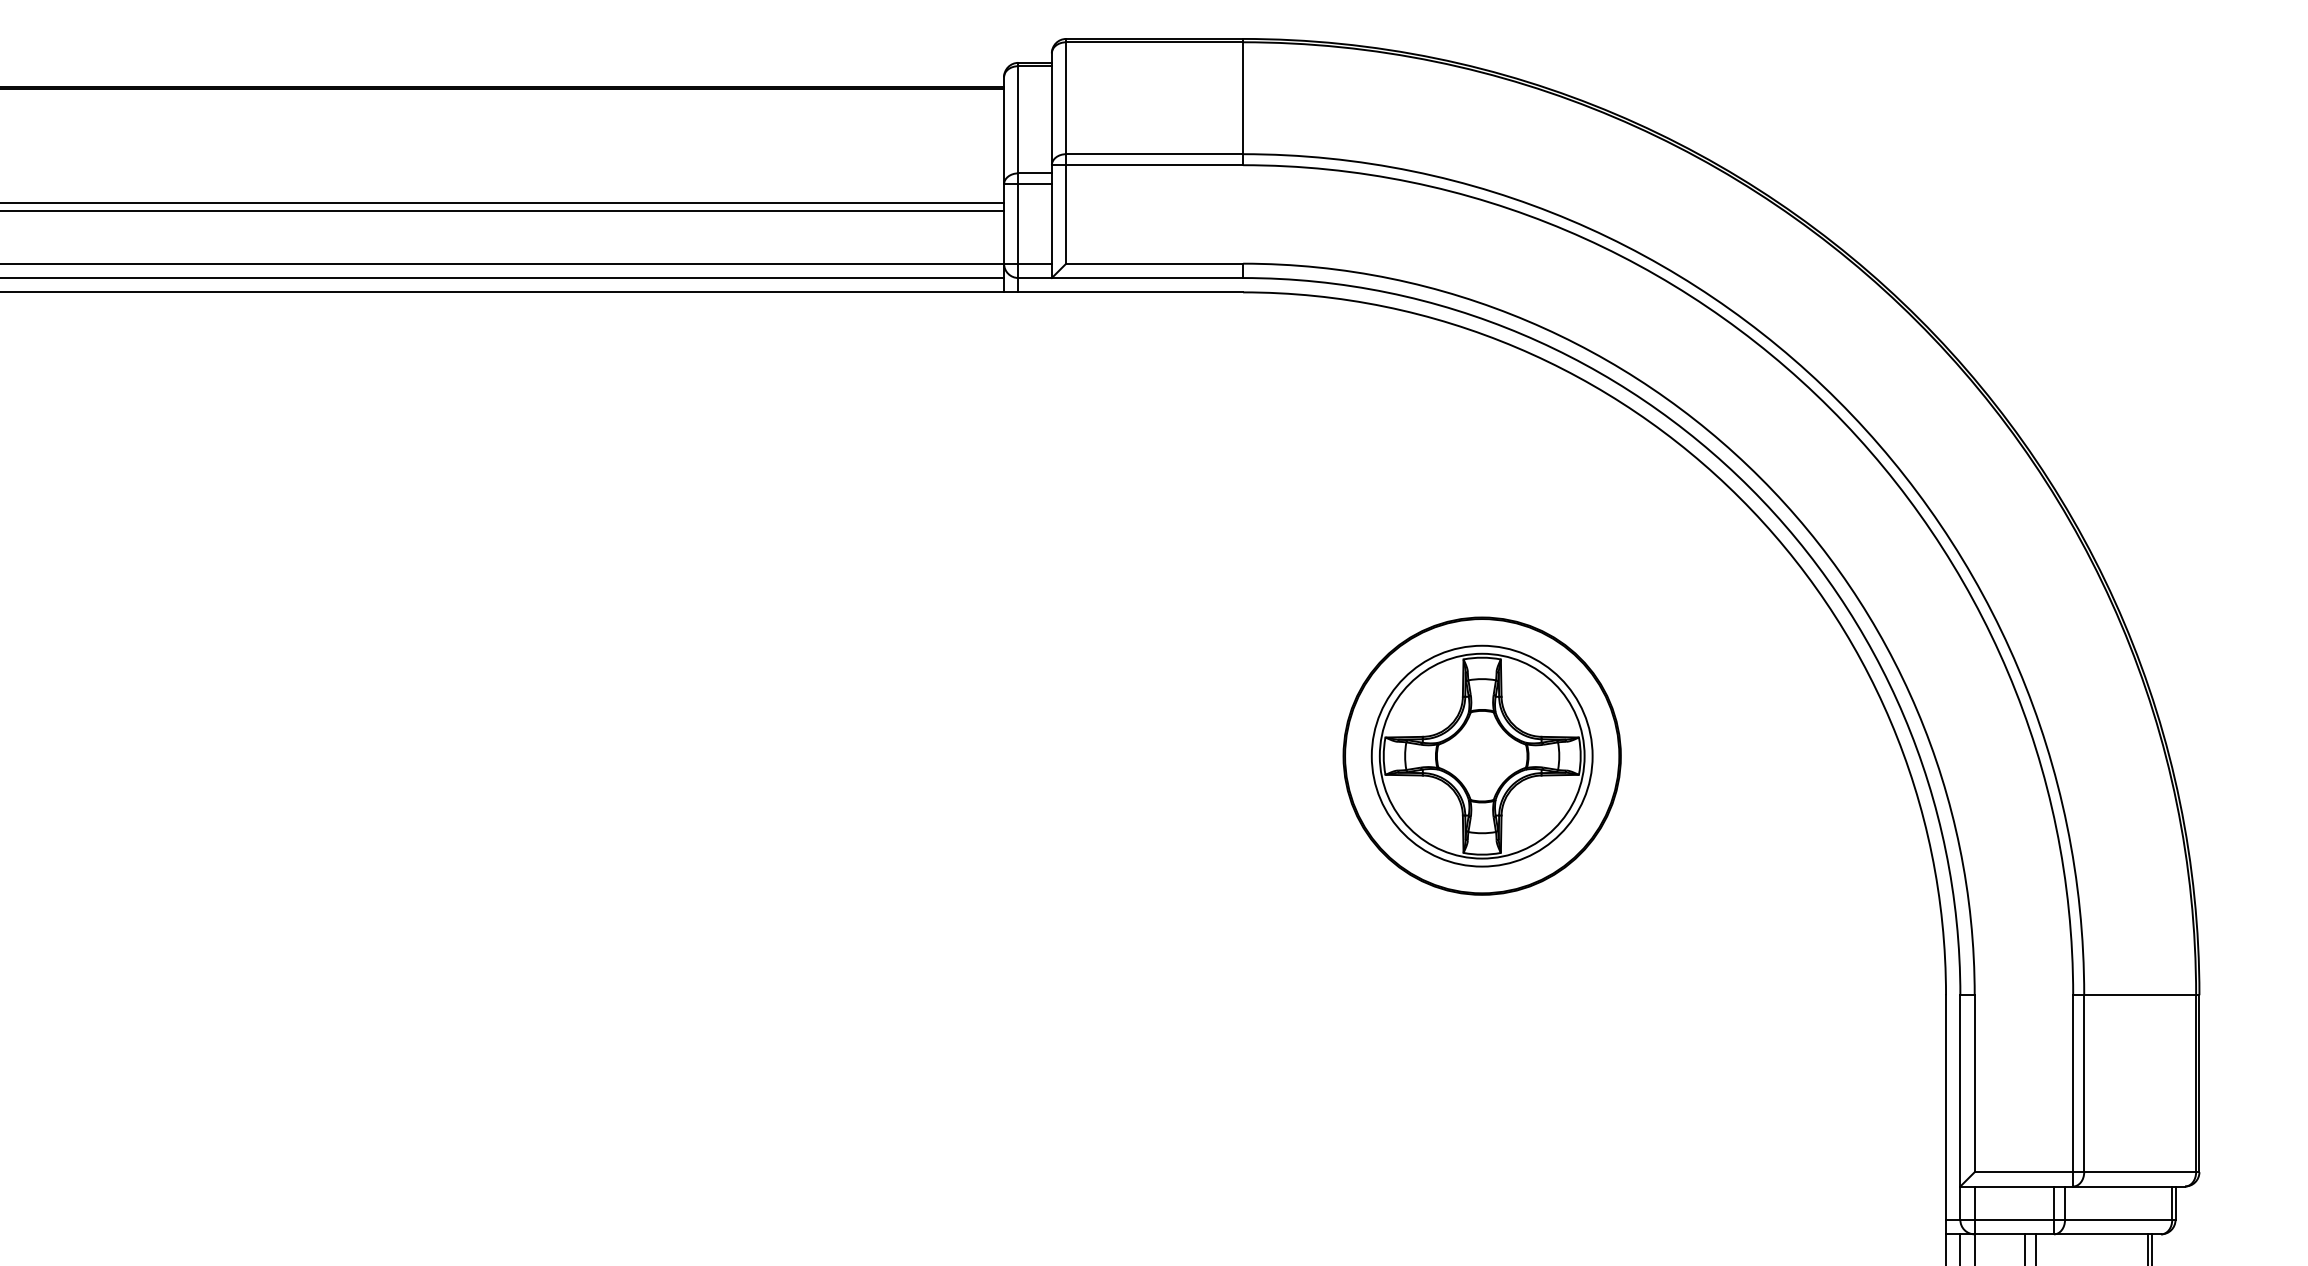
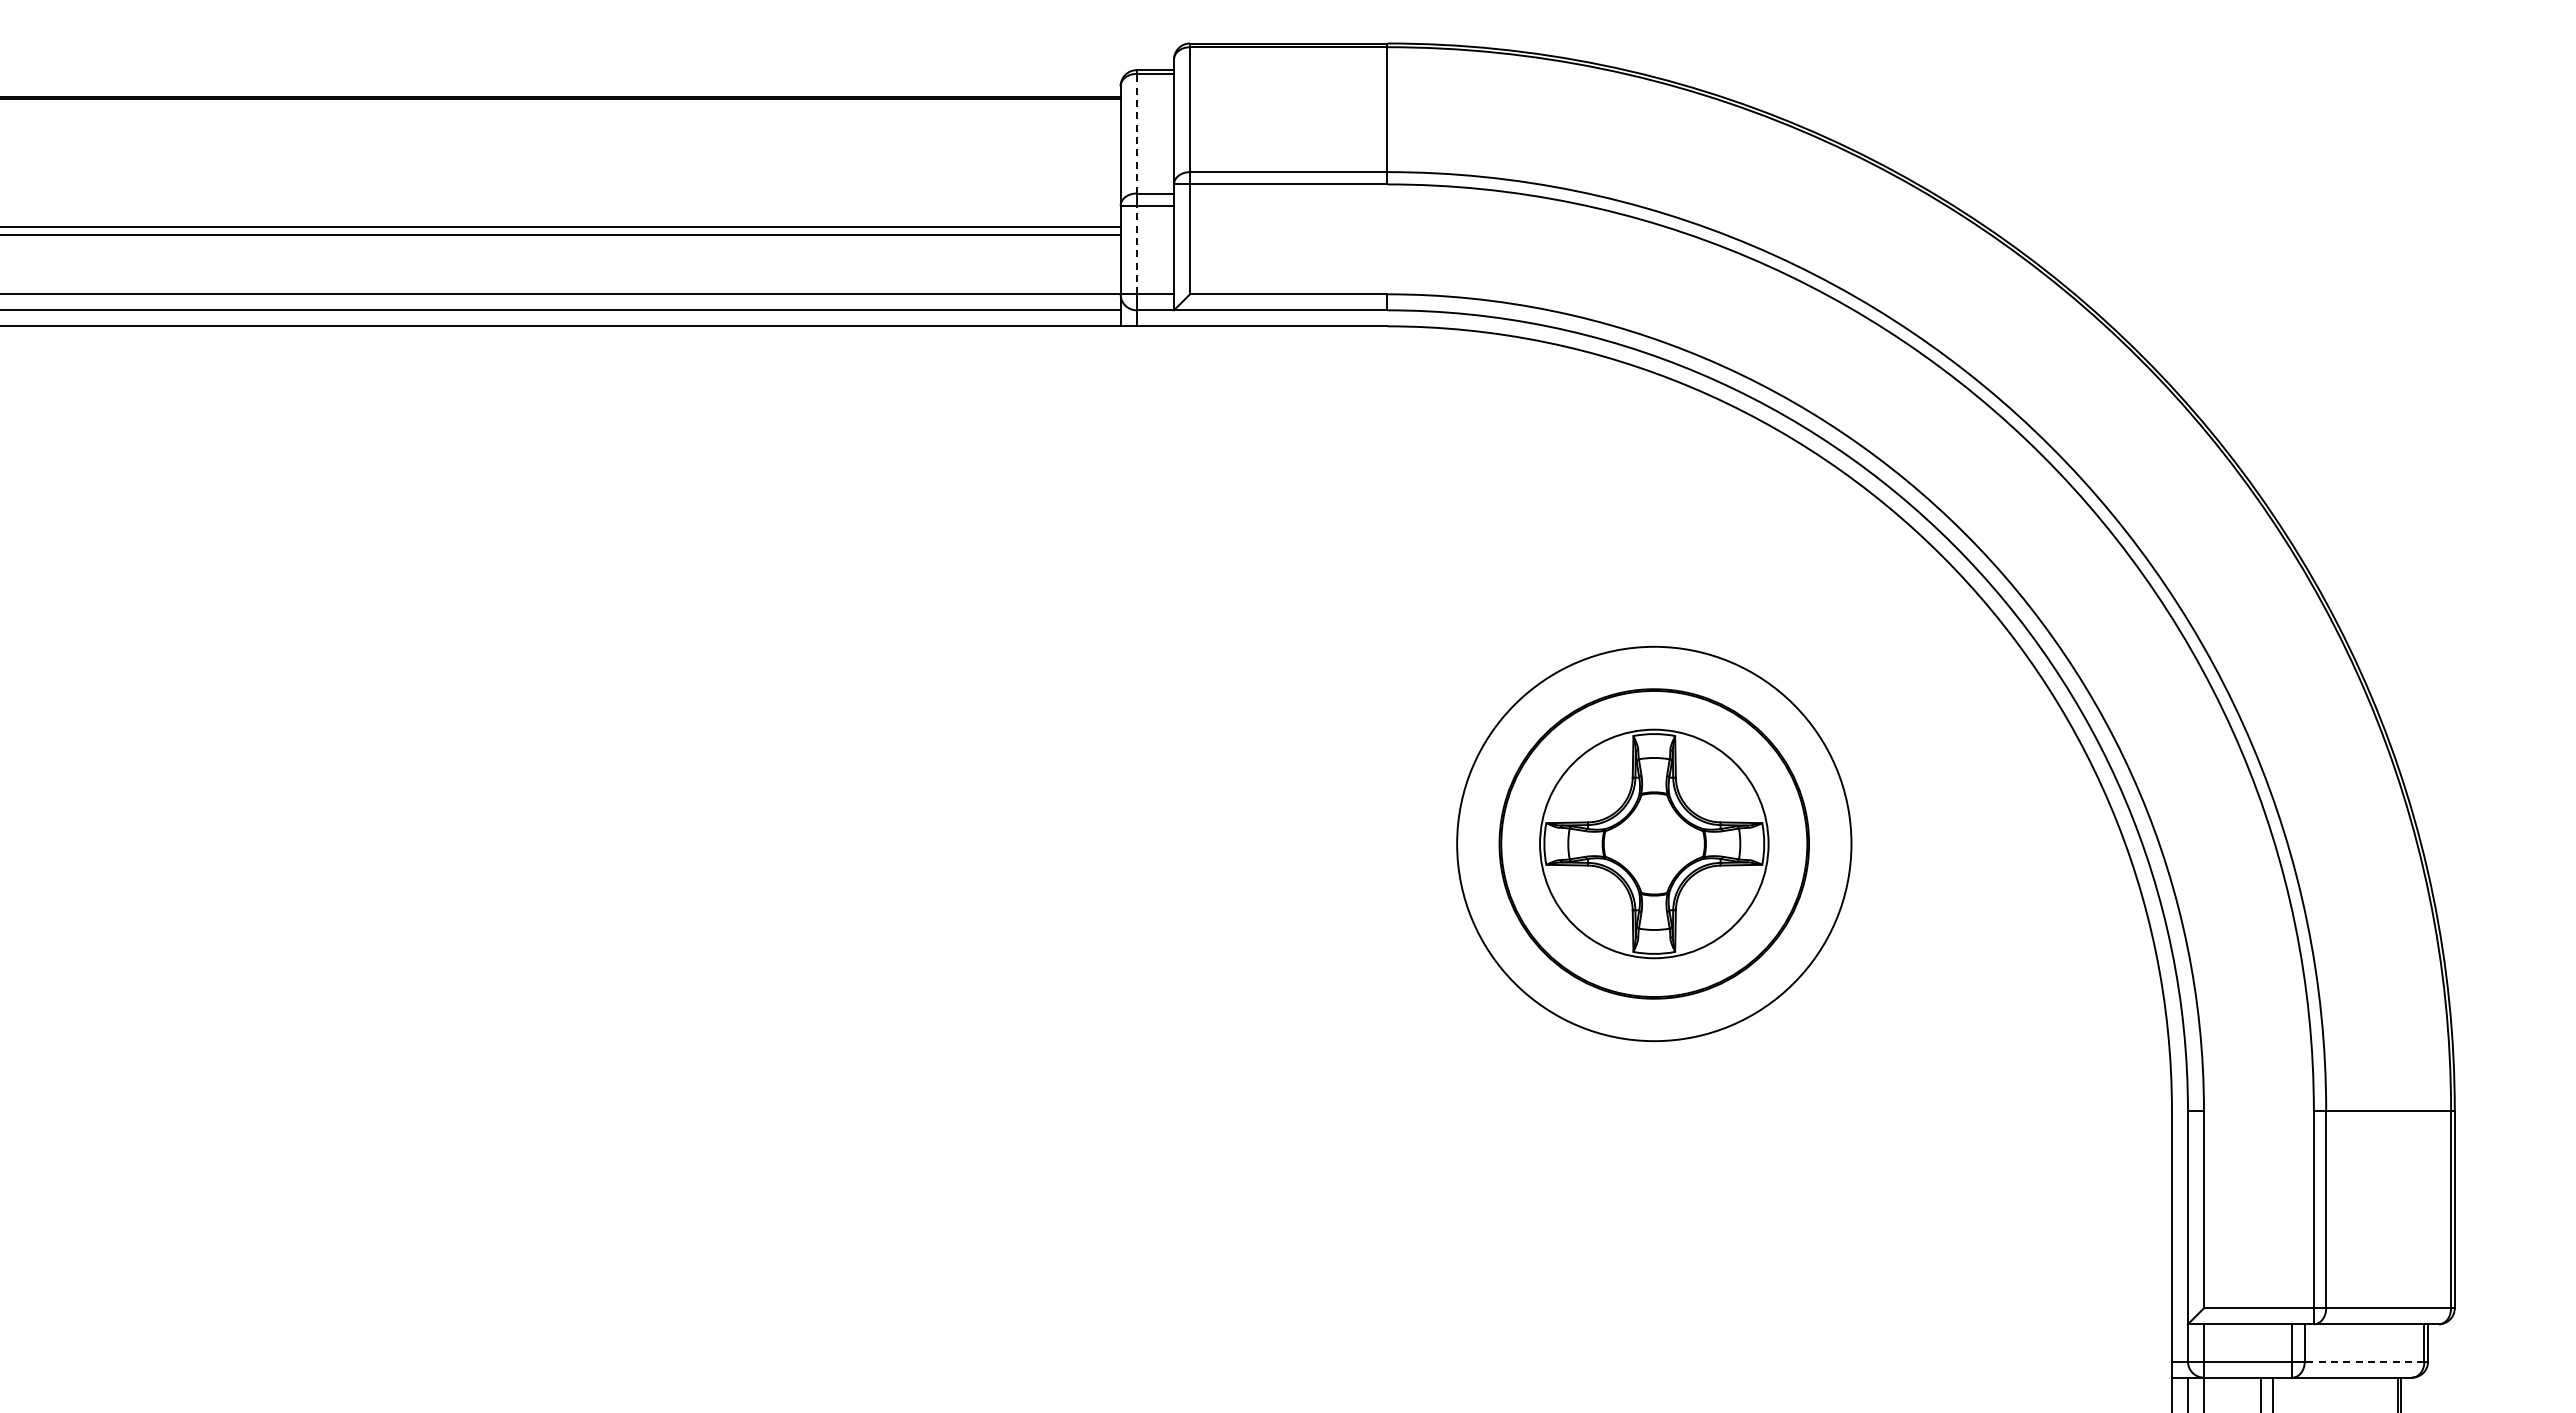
line: (1018, 119) -> (1136, 133), solid -> dashed
line: (1018, 223) -> (1136, 249), solid -> dashed
circle: (1482, 755) -> (1654, 843), size x1.6
line: (2118, 1219) -> (2364, 1361), solid -> dashed

